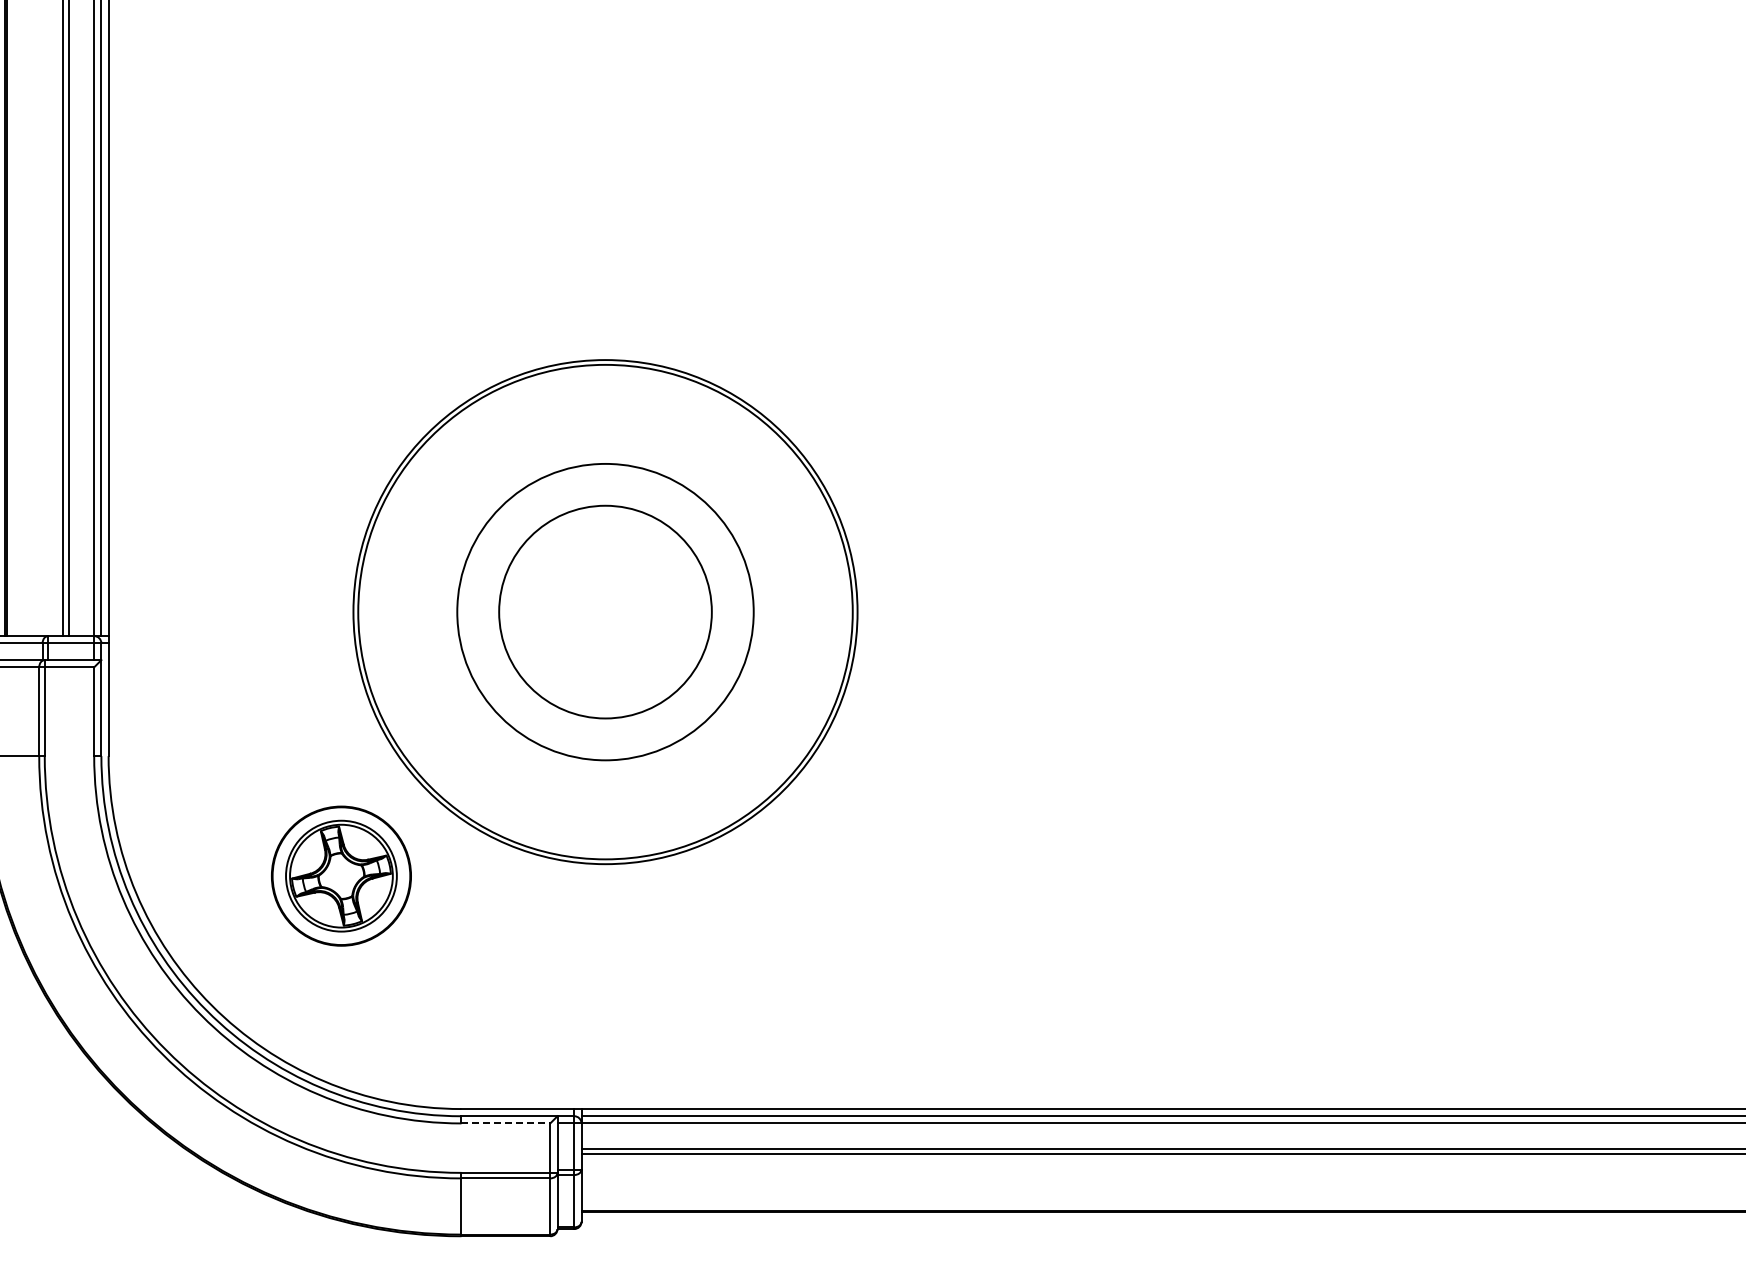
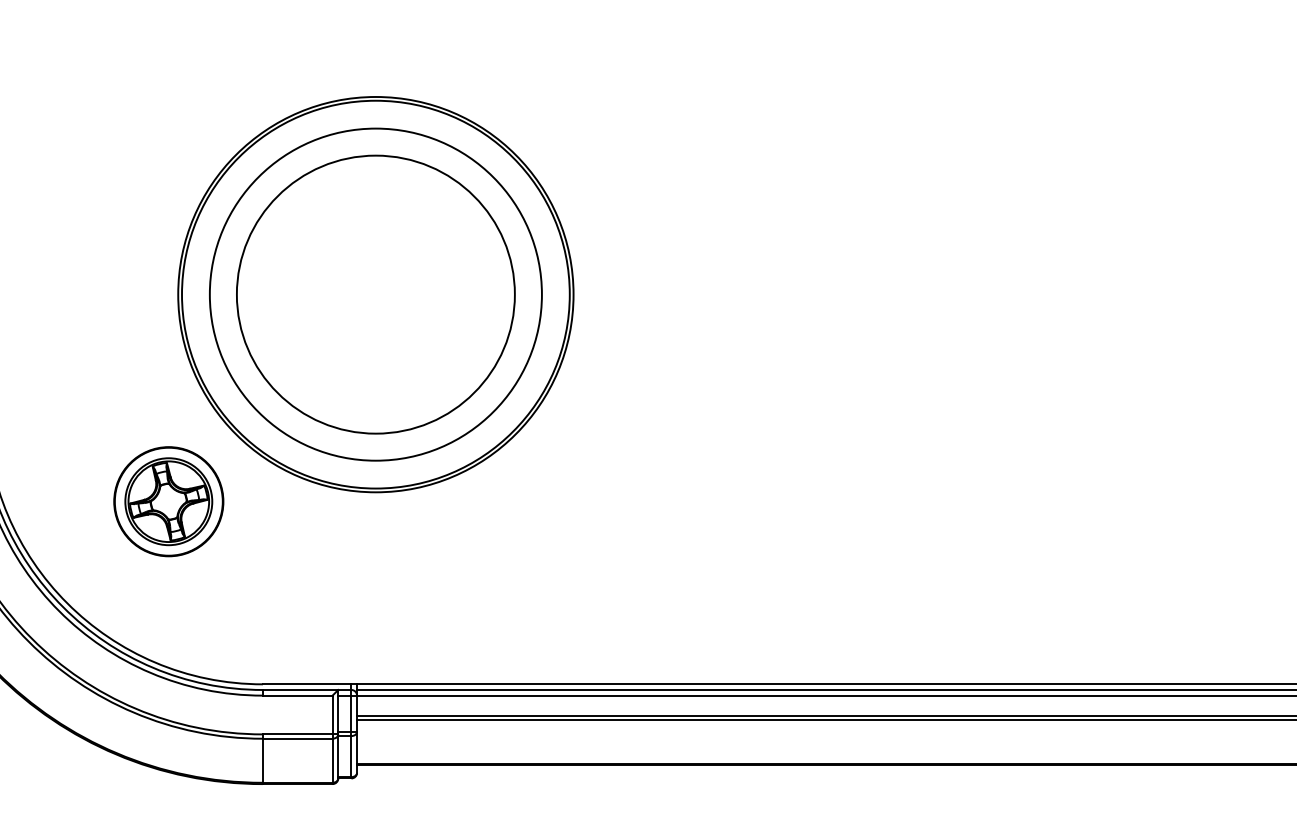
circle: (605, 611) -> (375, 294), size x1.43
circle: (605, 611) -> (375, 294), size x1.67
line: (506, 1123) -> (298, 695), dashed -> solid

